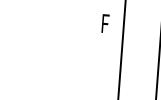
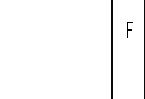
text: (105, 23) -> (129, 29), moved

